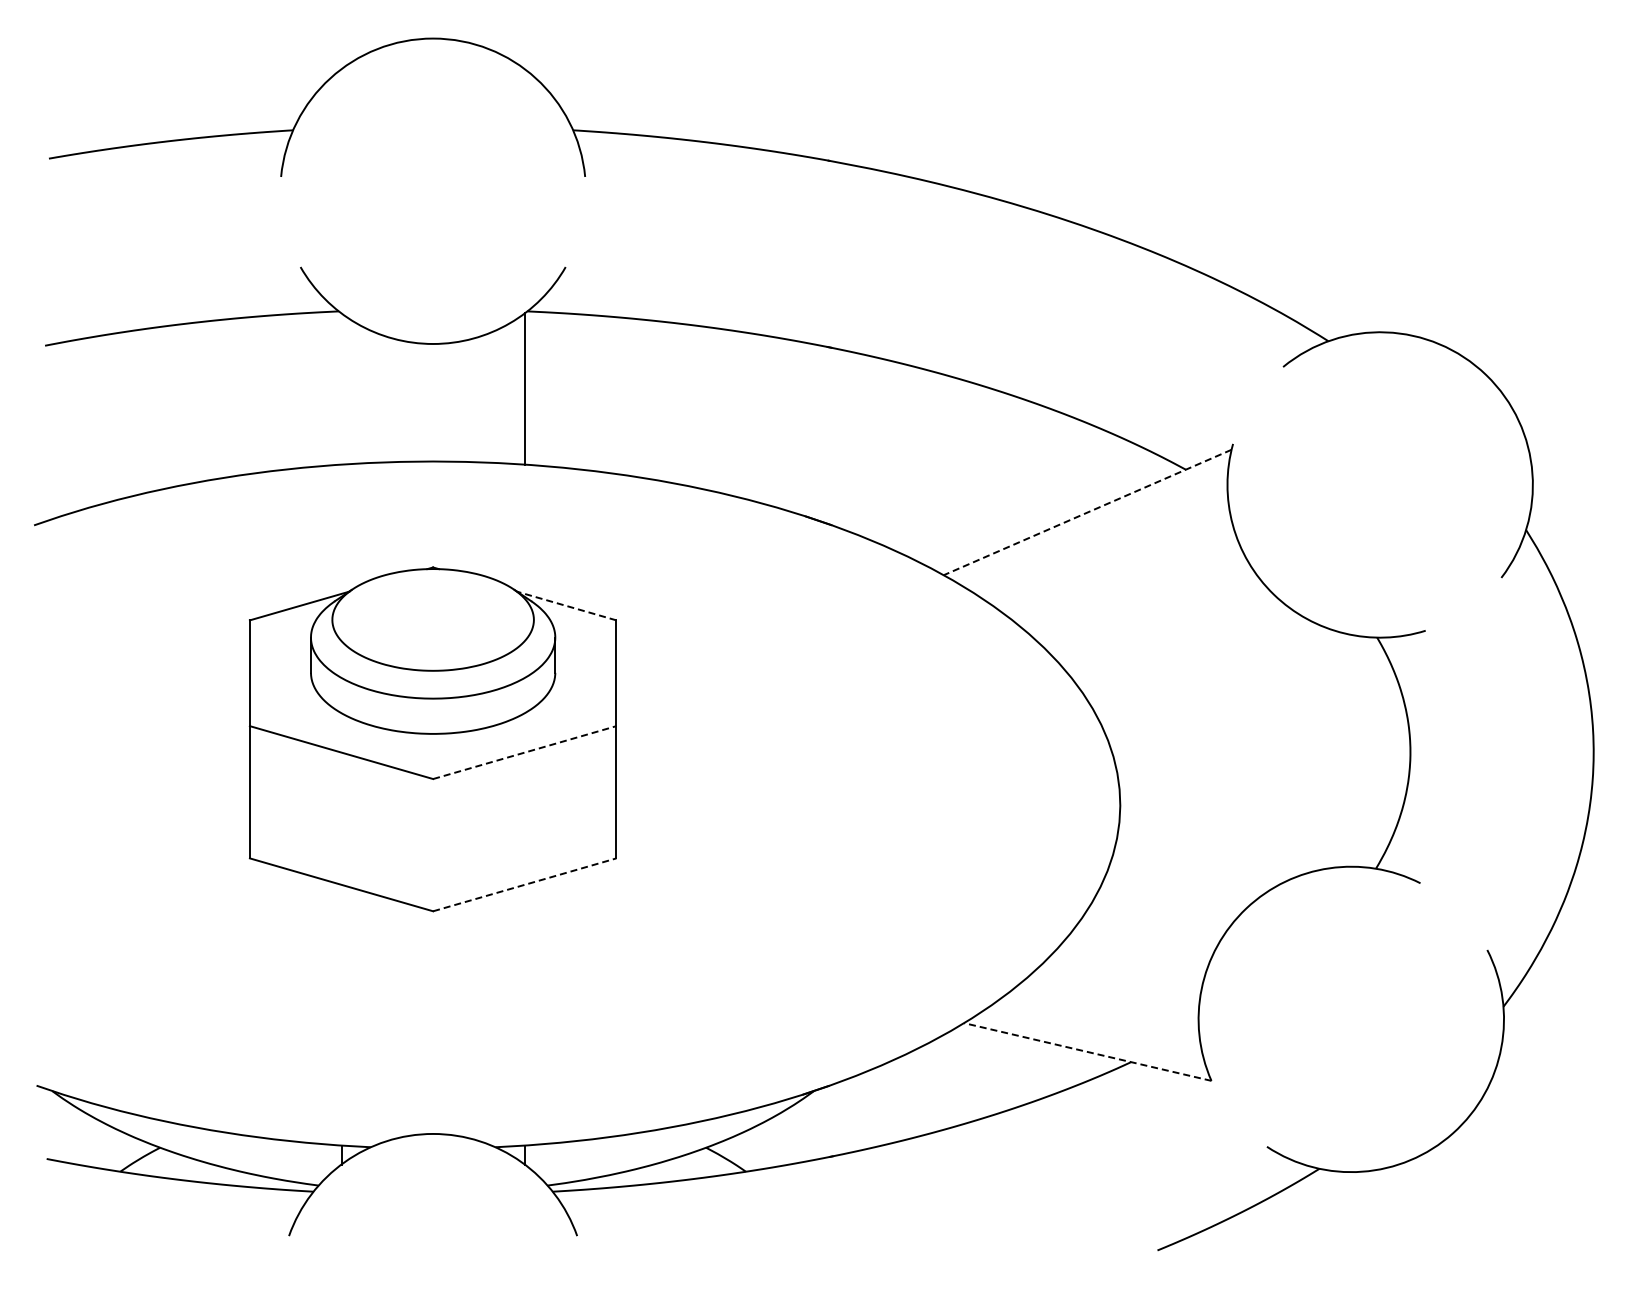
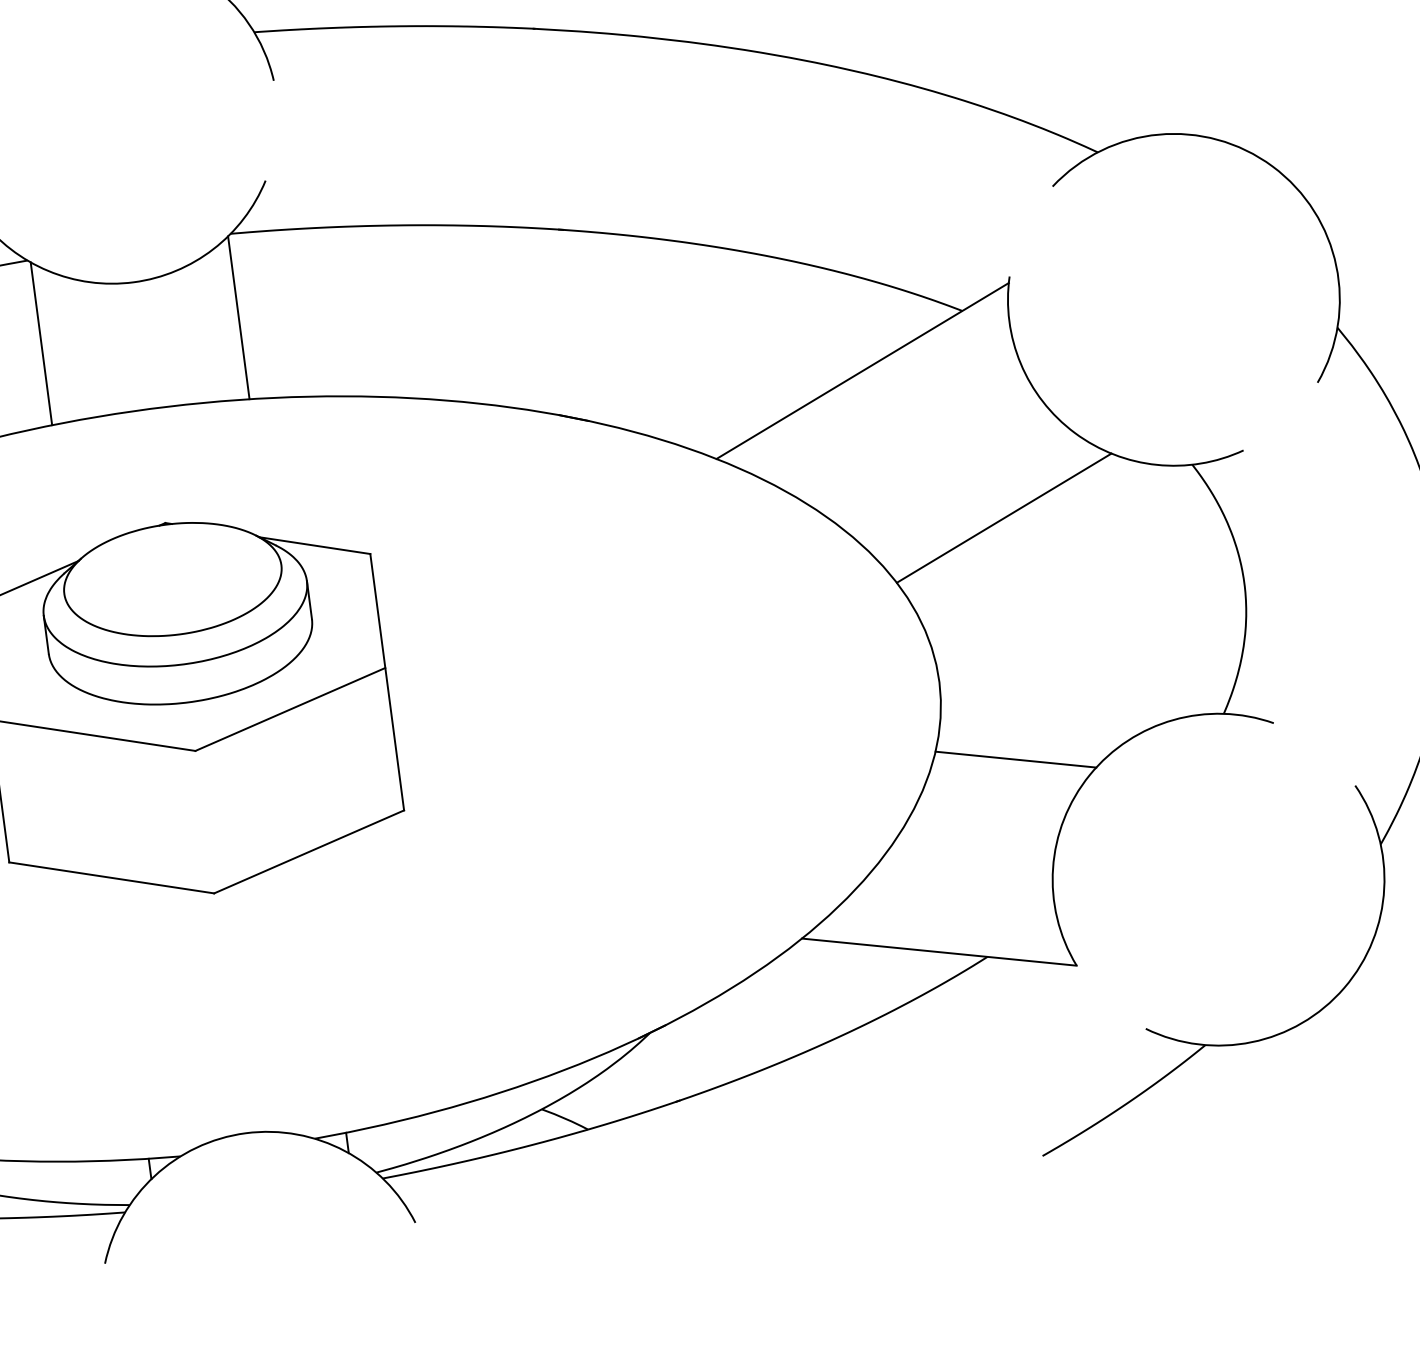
line: (341, 388) -> (41, 343), added
line: (1087, 512) -> (862, 371), dashed -> solid
line: (566, 606) -> (314, 546), dashed -> solid
line: (1198, 663) -> (1003, 517), added
line: (525, 752) -> (291, 709), dashed -> solid
line: (525, 884) -> (309, 851), dashed -> solid
line: (1180, 885) -> (1015, 759), added
line: (1087, 1052) -> (939, 952), dashed -> solid

